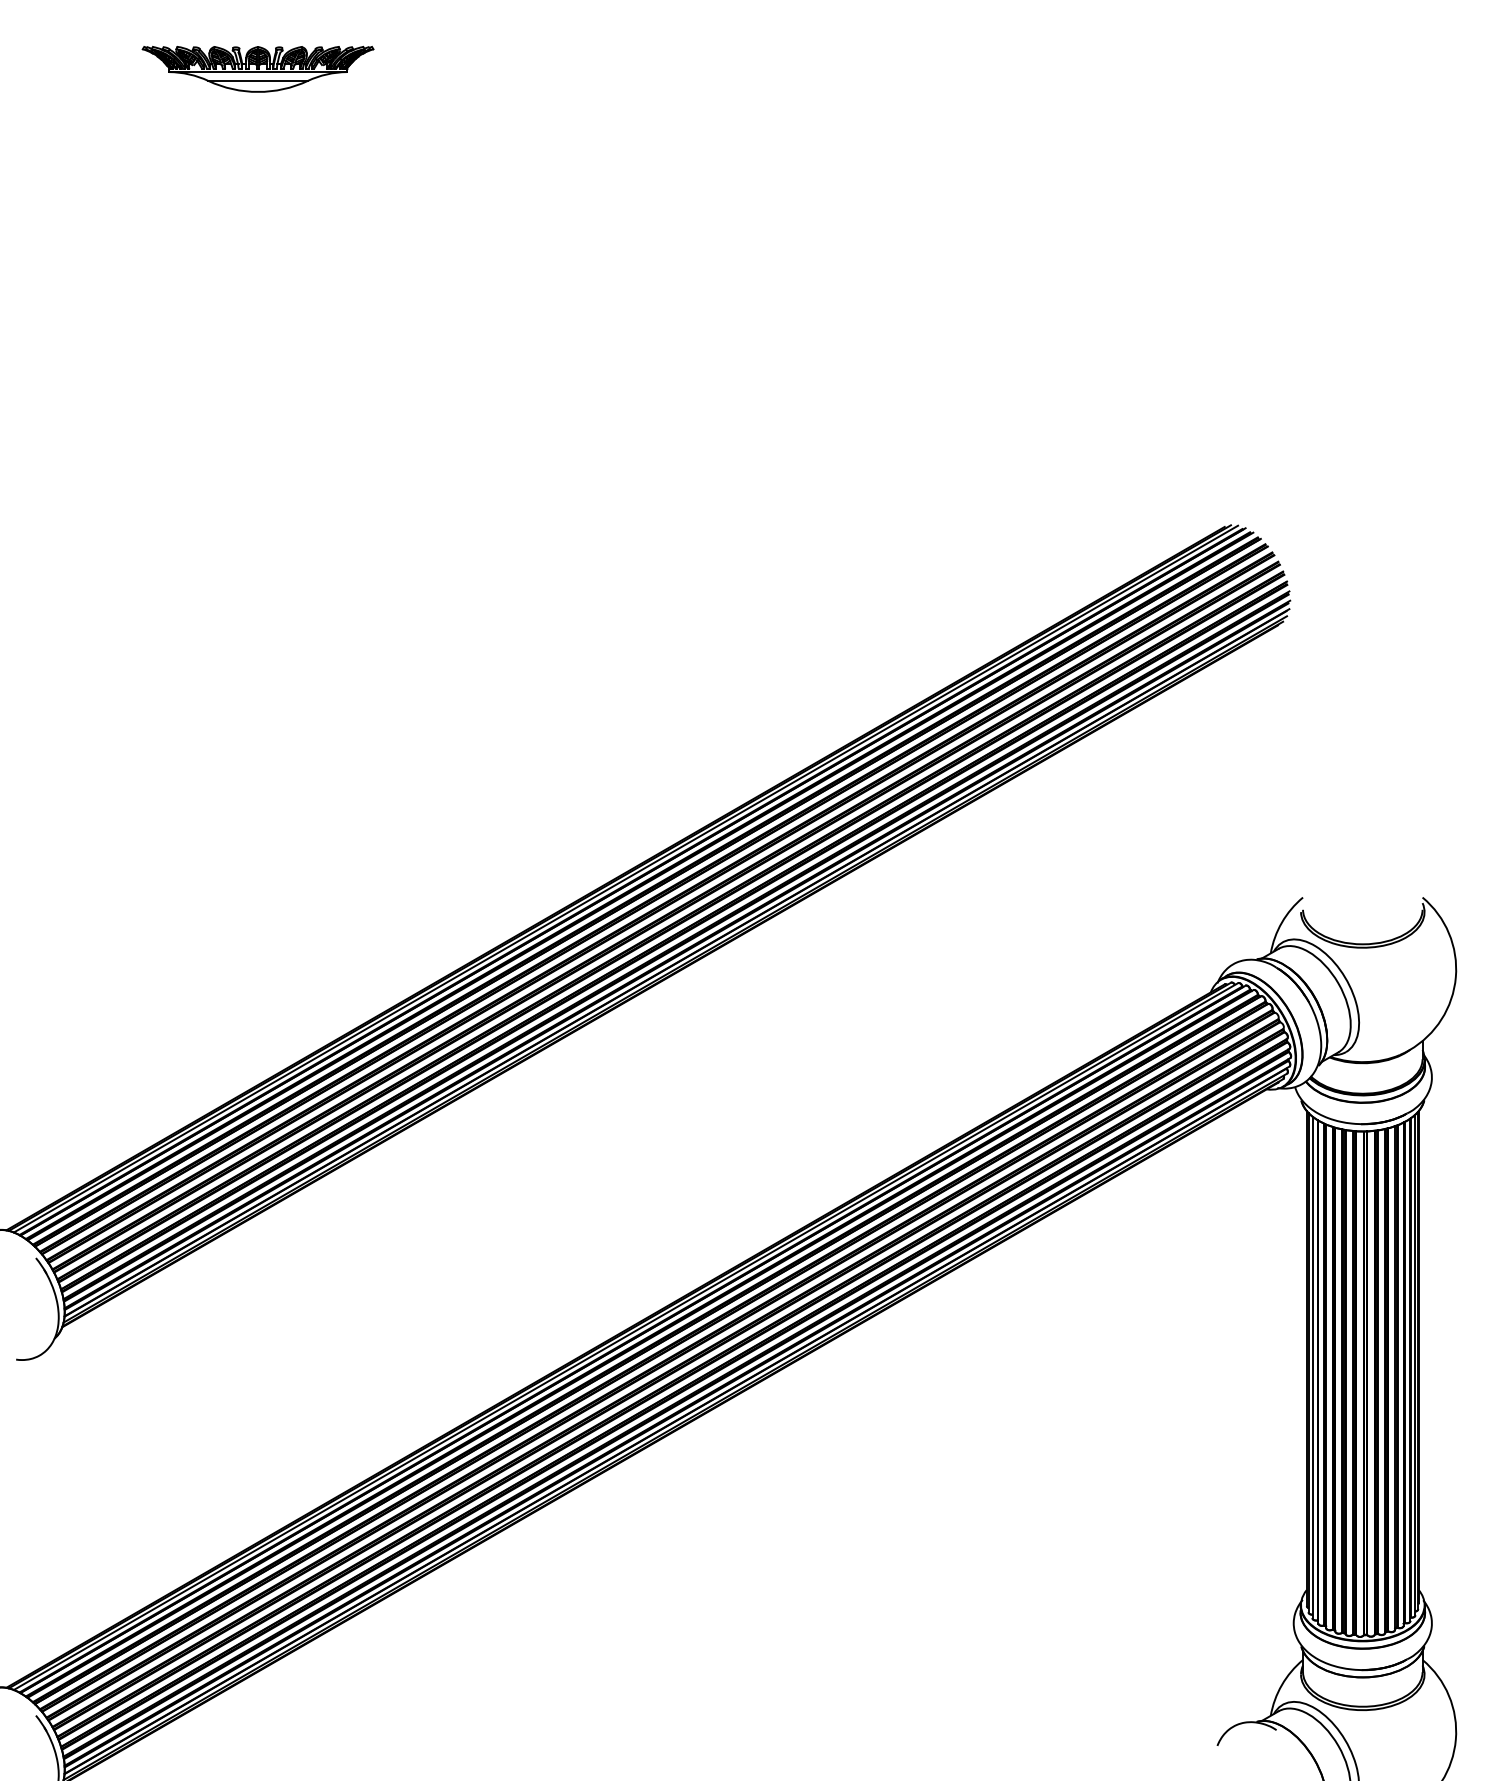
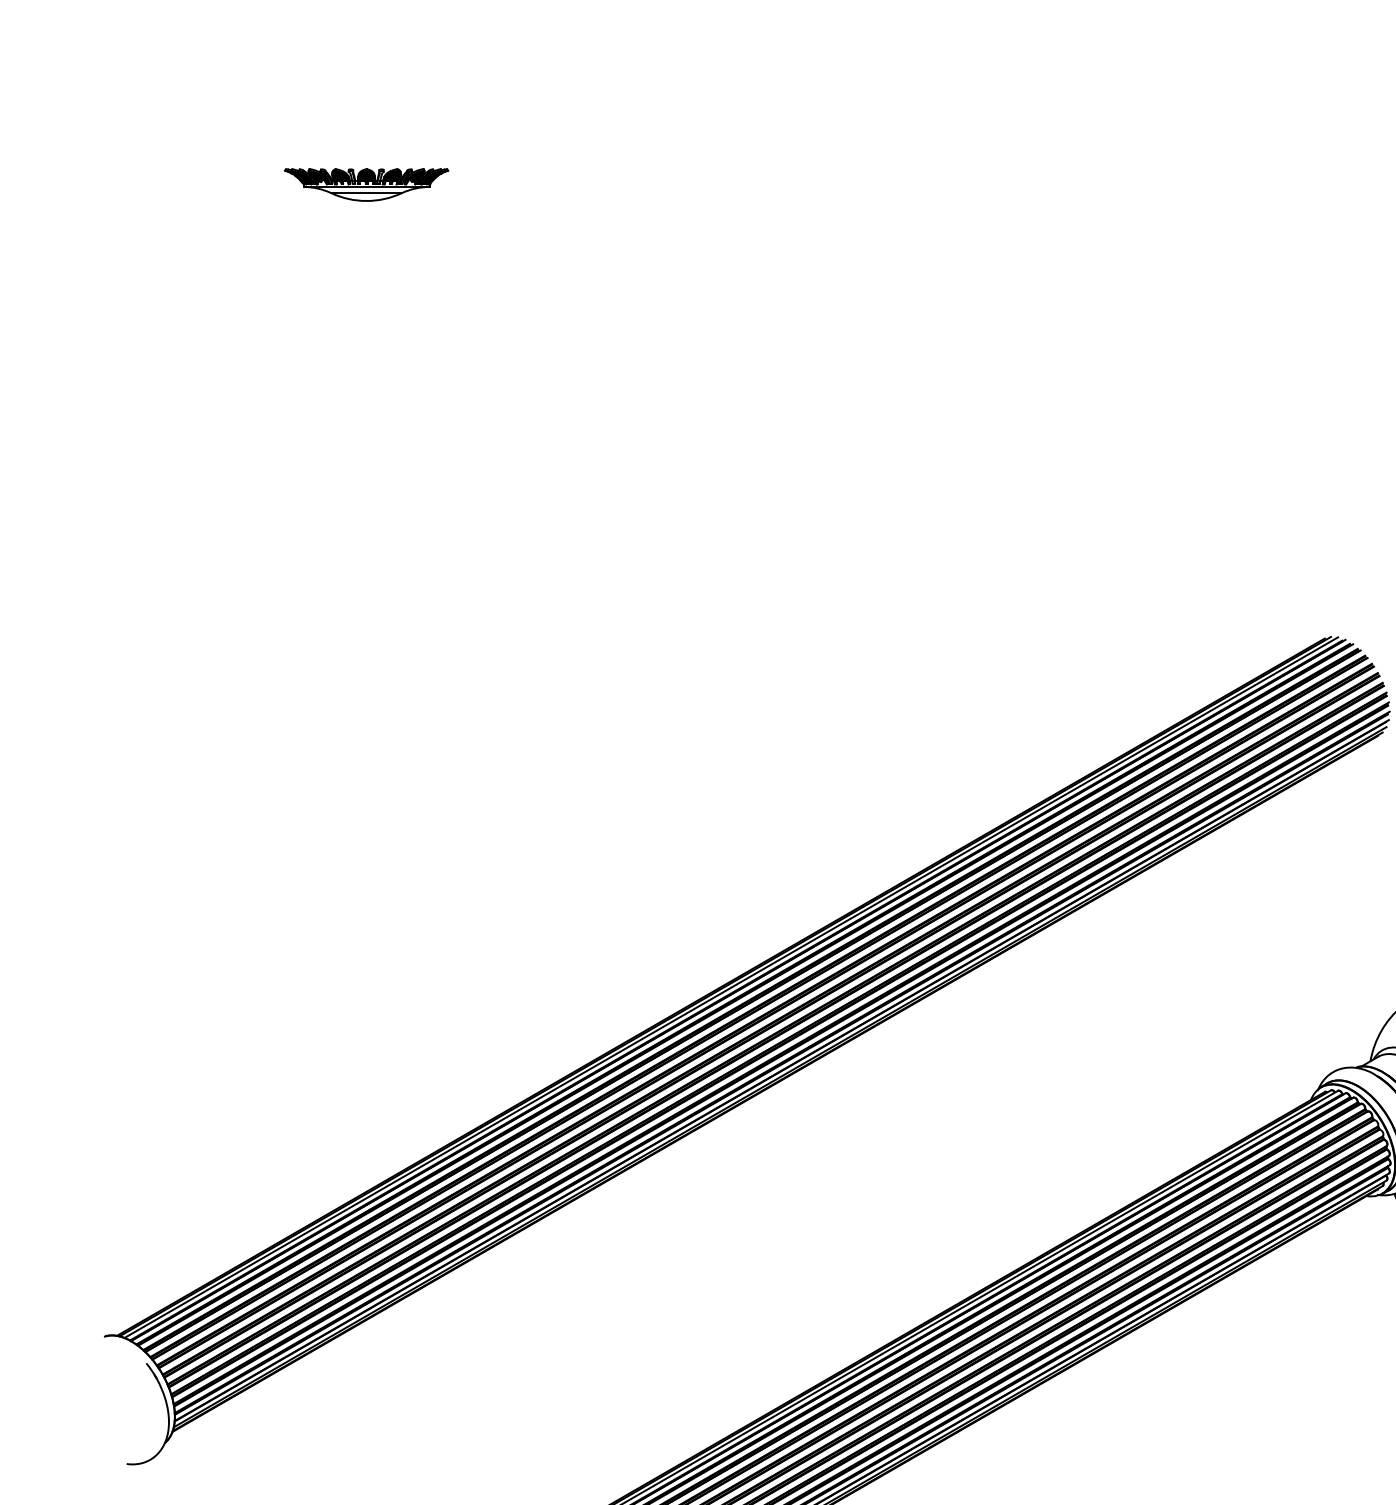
part: (257, 69) -> (366, 185), size x0.71

